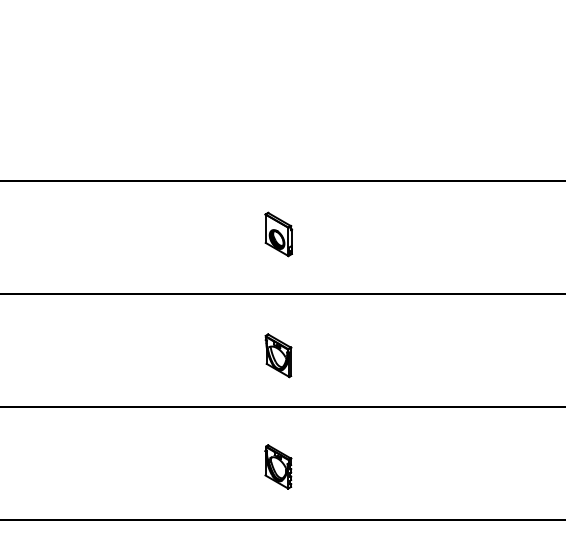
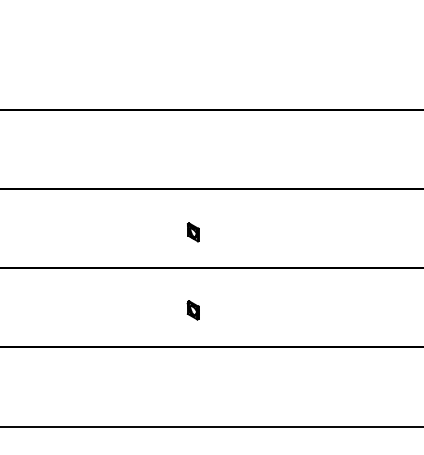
part: (278, 234) -> (193, 147), removed
part: (278, 356) -> (193, 232), size x0.6
part: (278, 467) -> (193, 310), size x0.6

